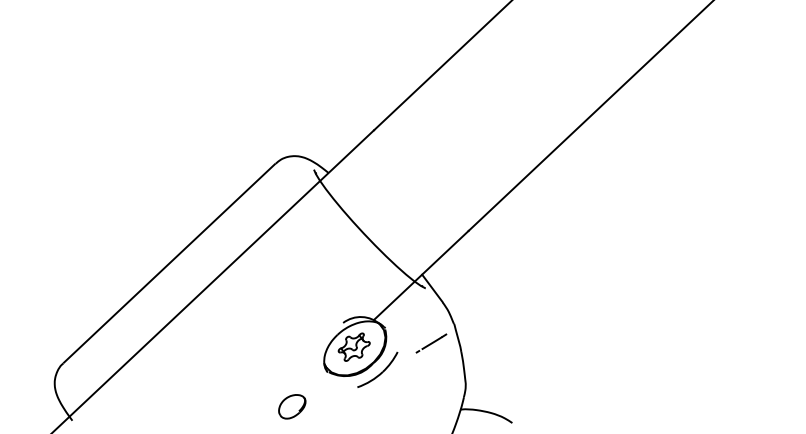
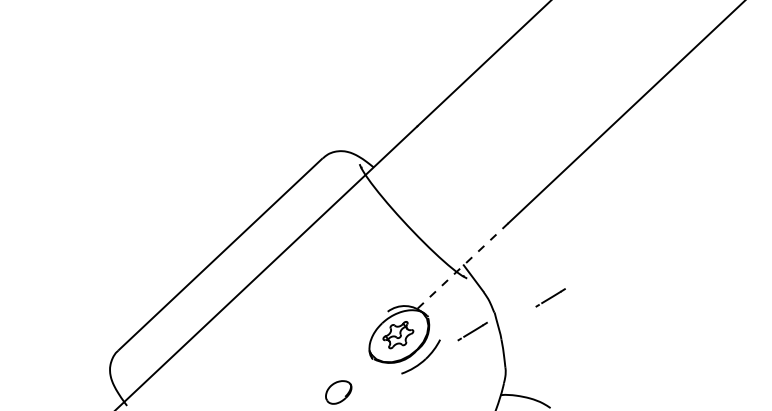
line: (421, 275) -> (463, 266), solid -> dashed
line: (512, 308) -> (550, 297), added

